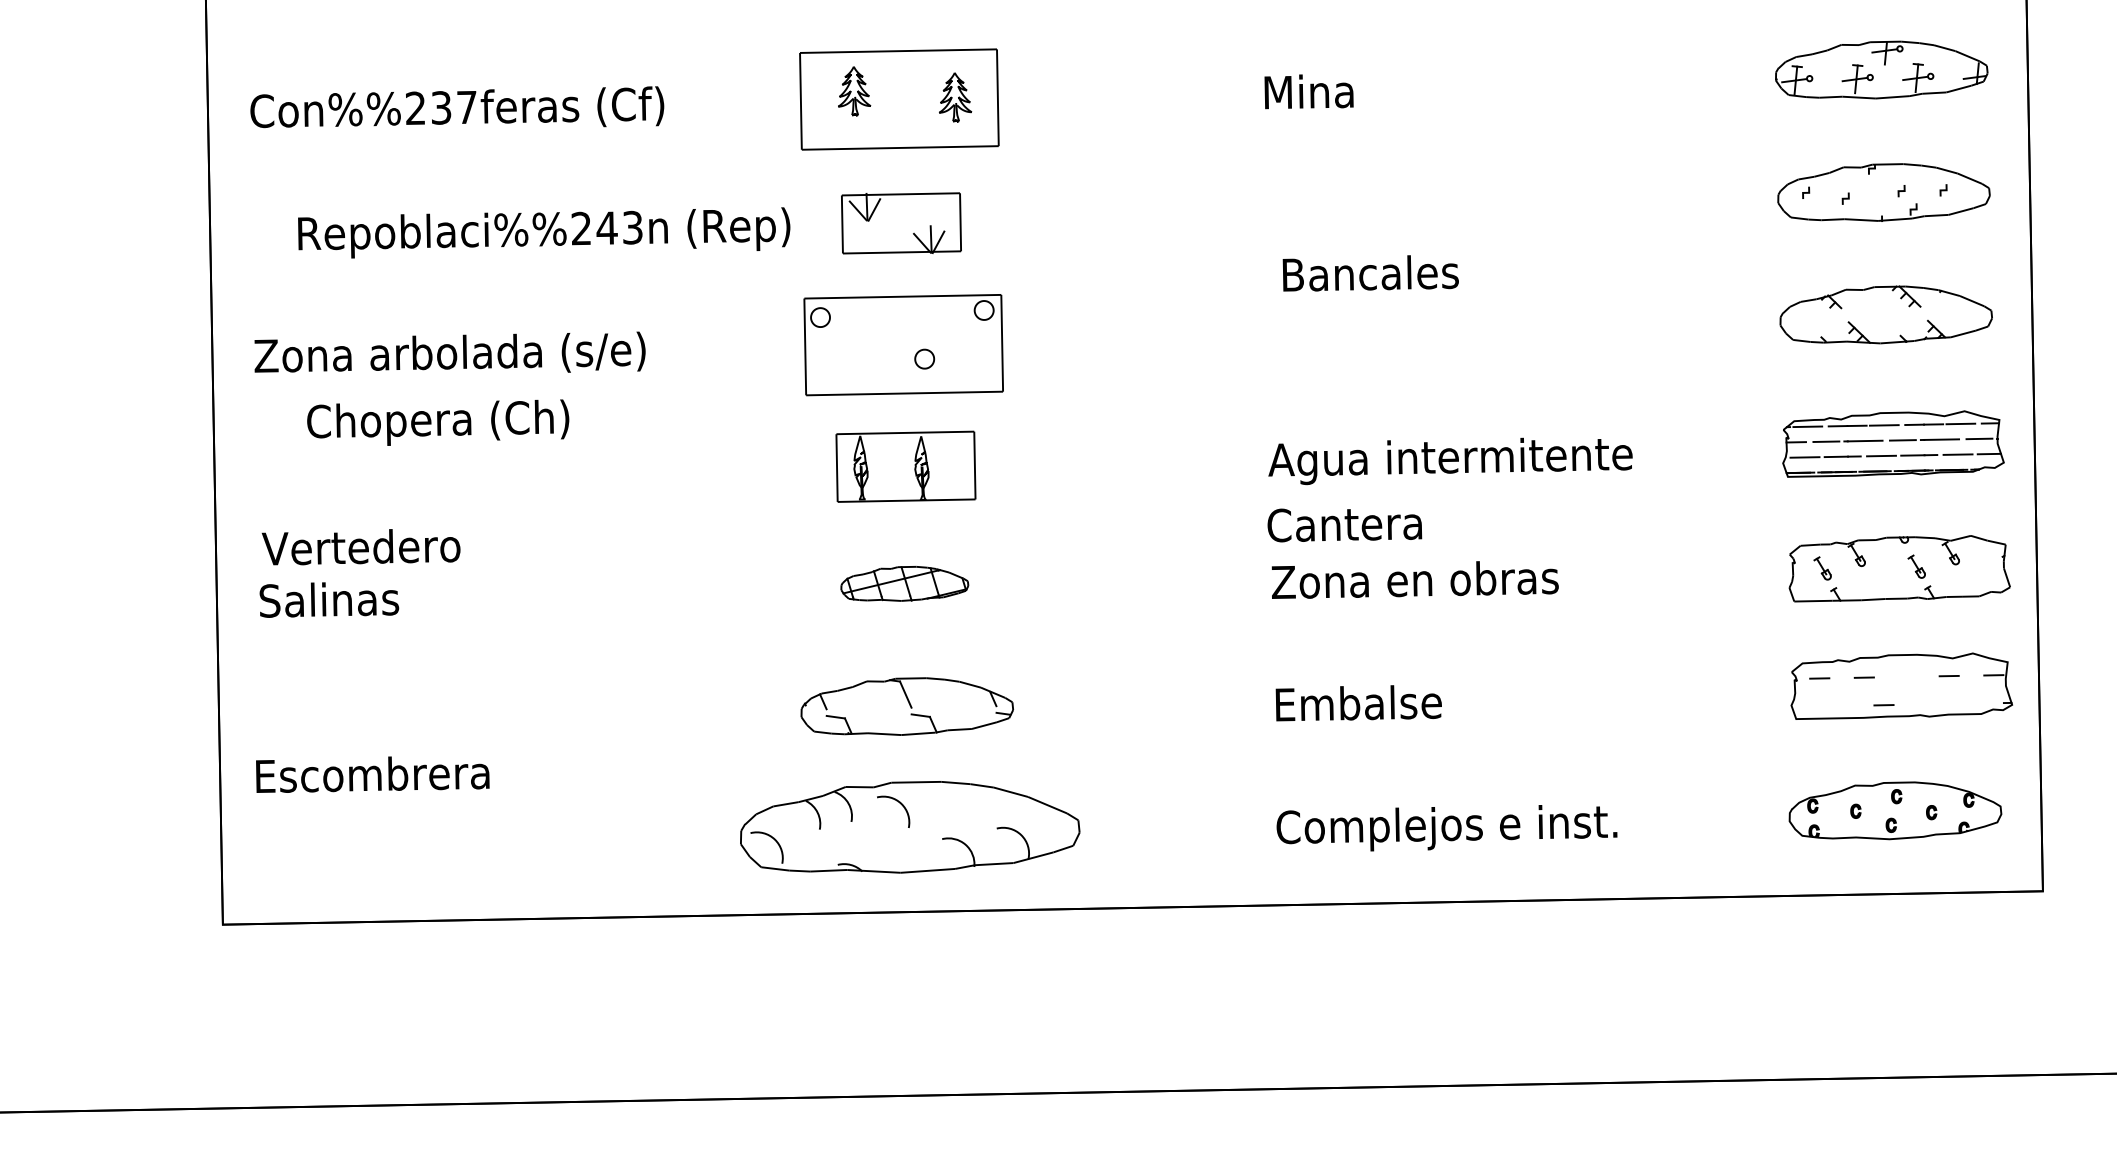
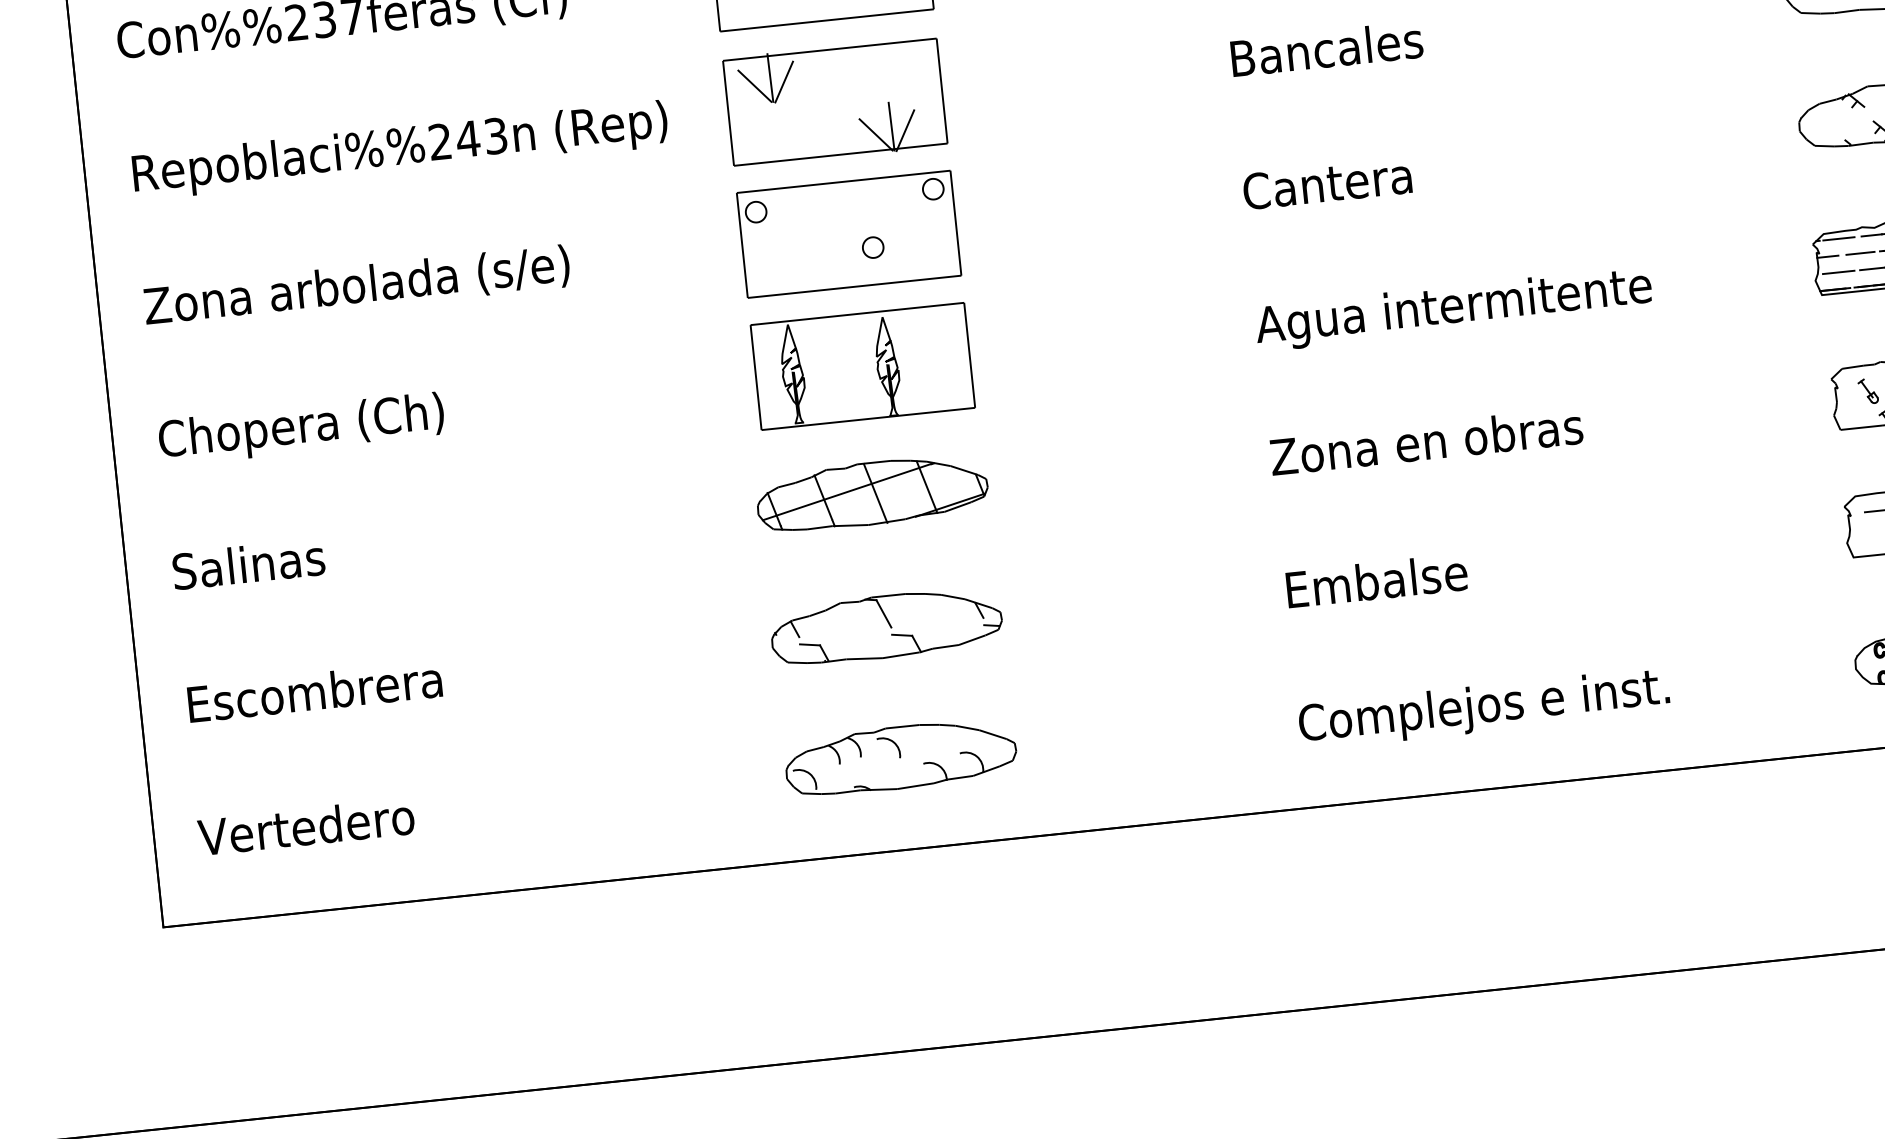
part: (901, 223) -> (835, 102), size x1.67
text: (544, 232) -> (400, 149), moved
text: (1370, 273) -> (1326, 49), moved
text: (438, 422) -> (301, 428), moved
part: (905, 466) -> (862, 366), size x1.43
text: (1344, 525) -> (1327, 184), moved
text: (360, 547) -> (305, 827), moved
part: (904, 583) -> (872, 493), size x1.67
text: (372, 774) -> (314, 692), moved
part: (909, 827) -> (900, 757), size x0.62

